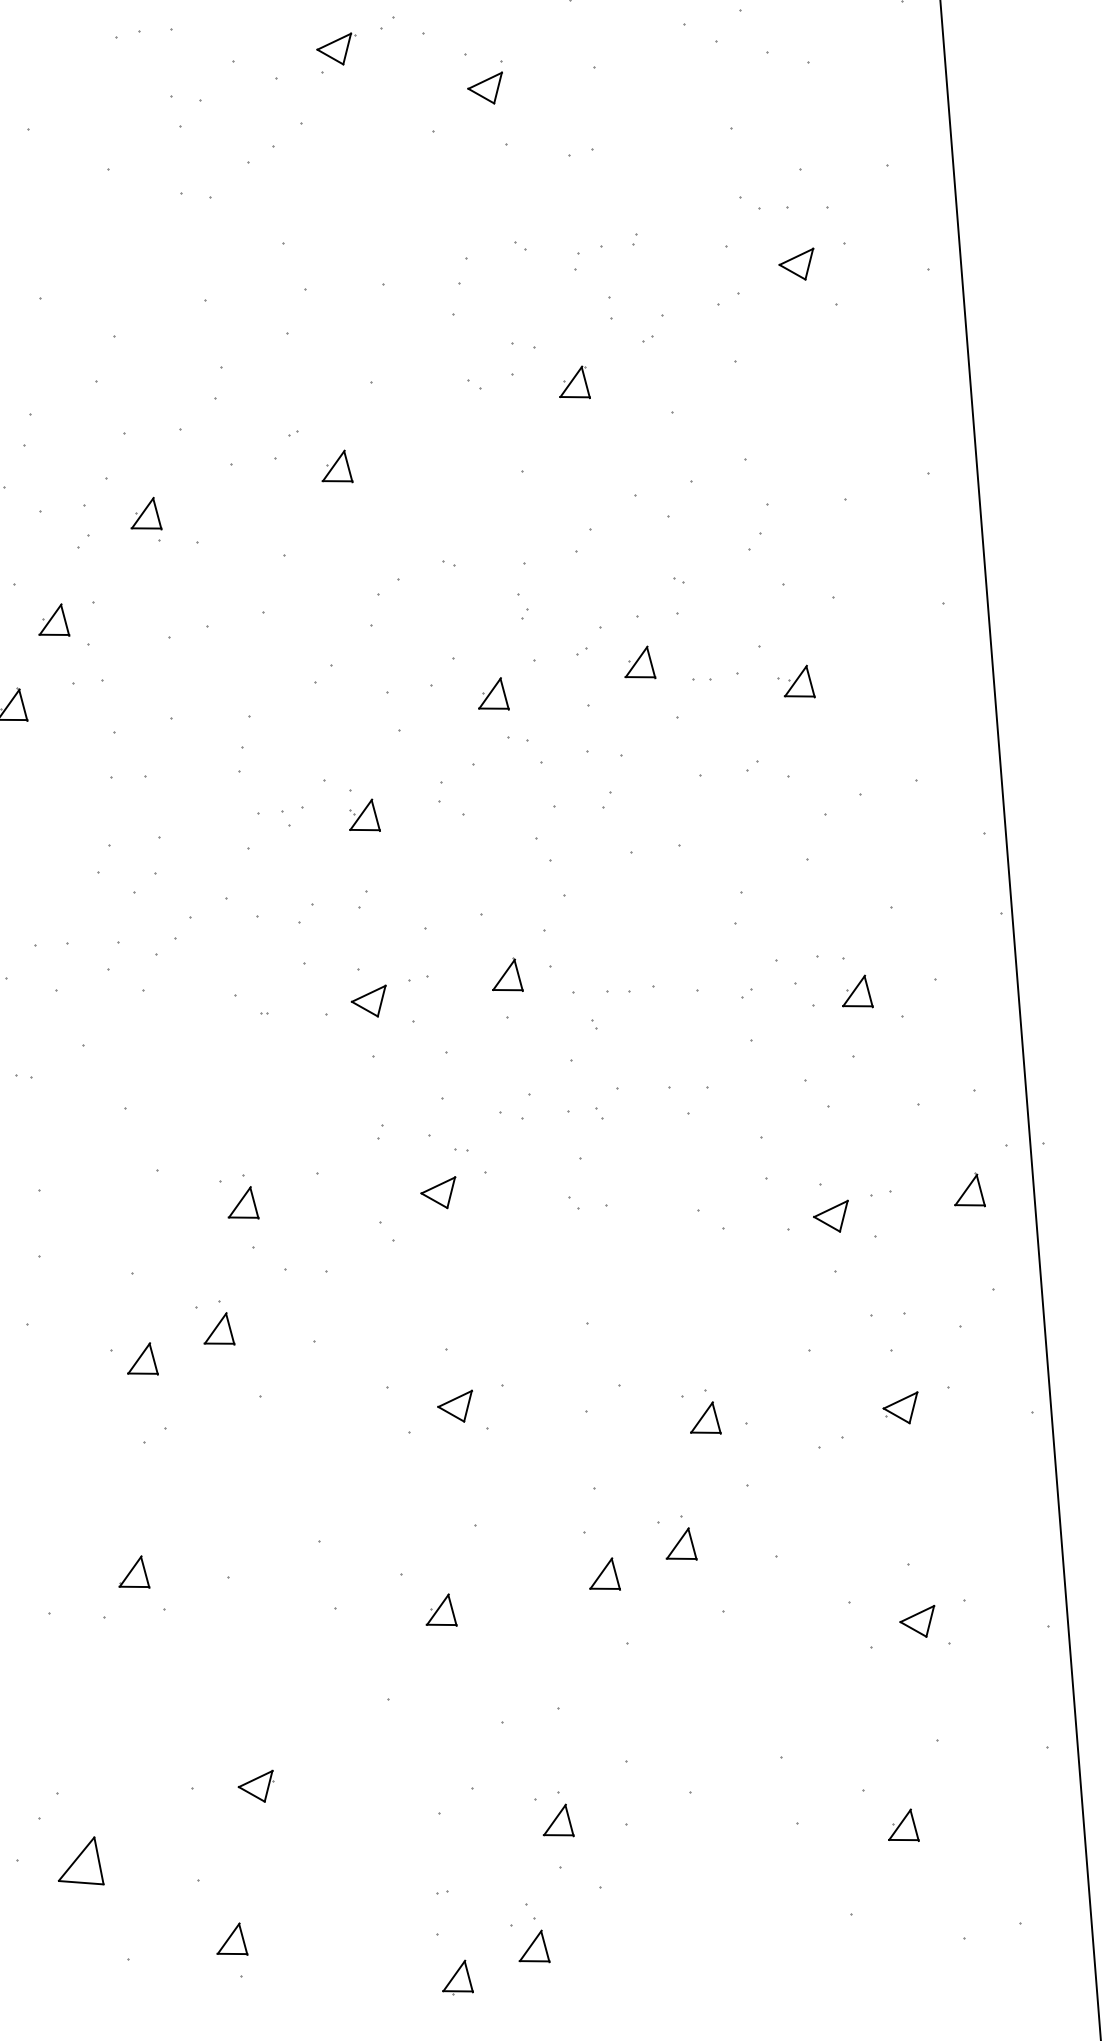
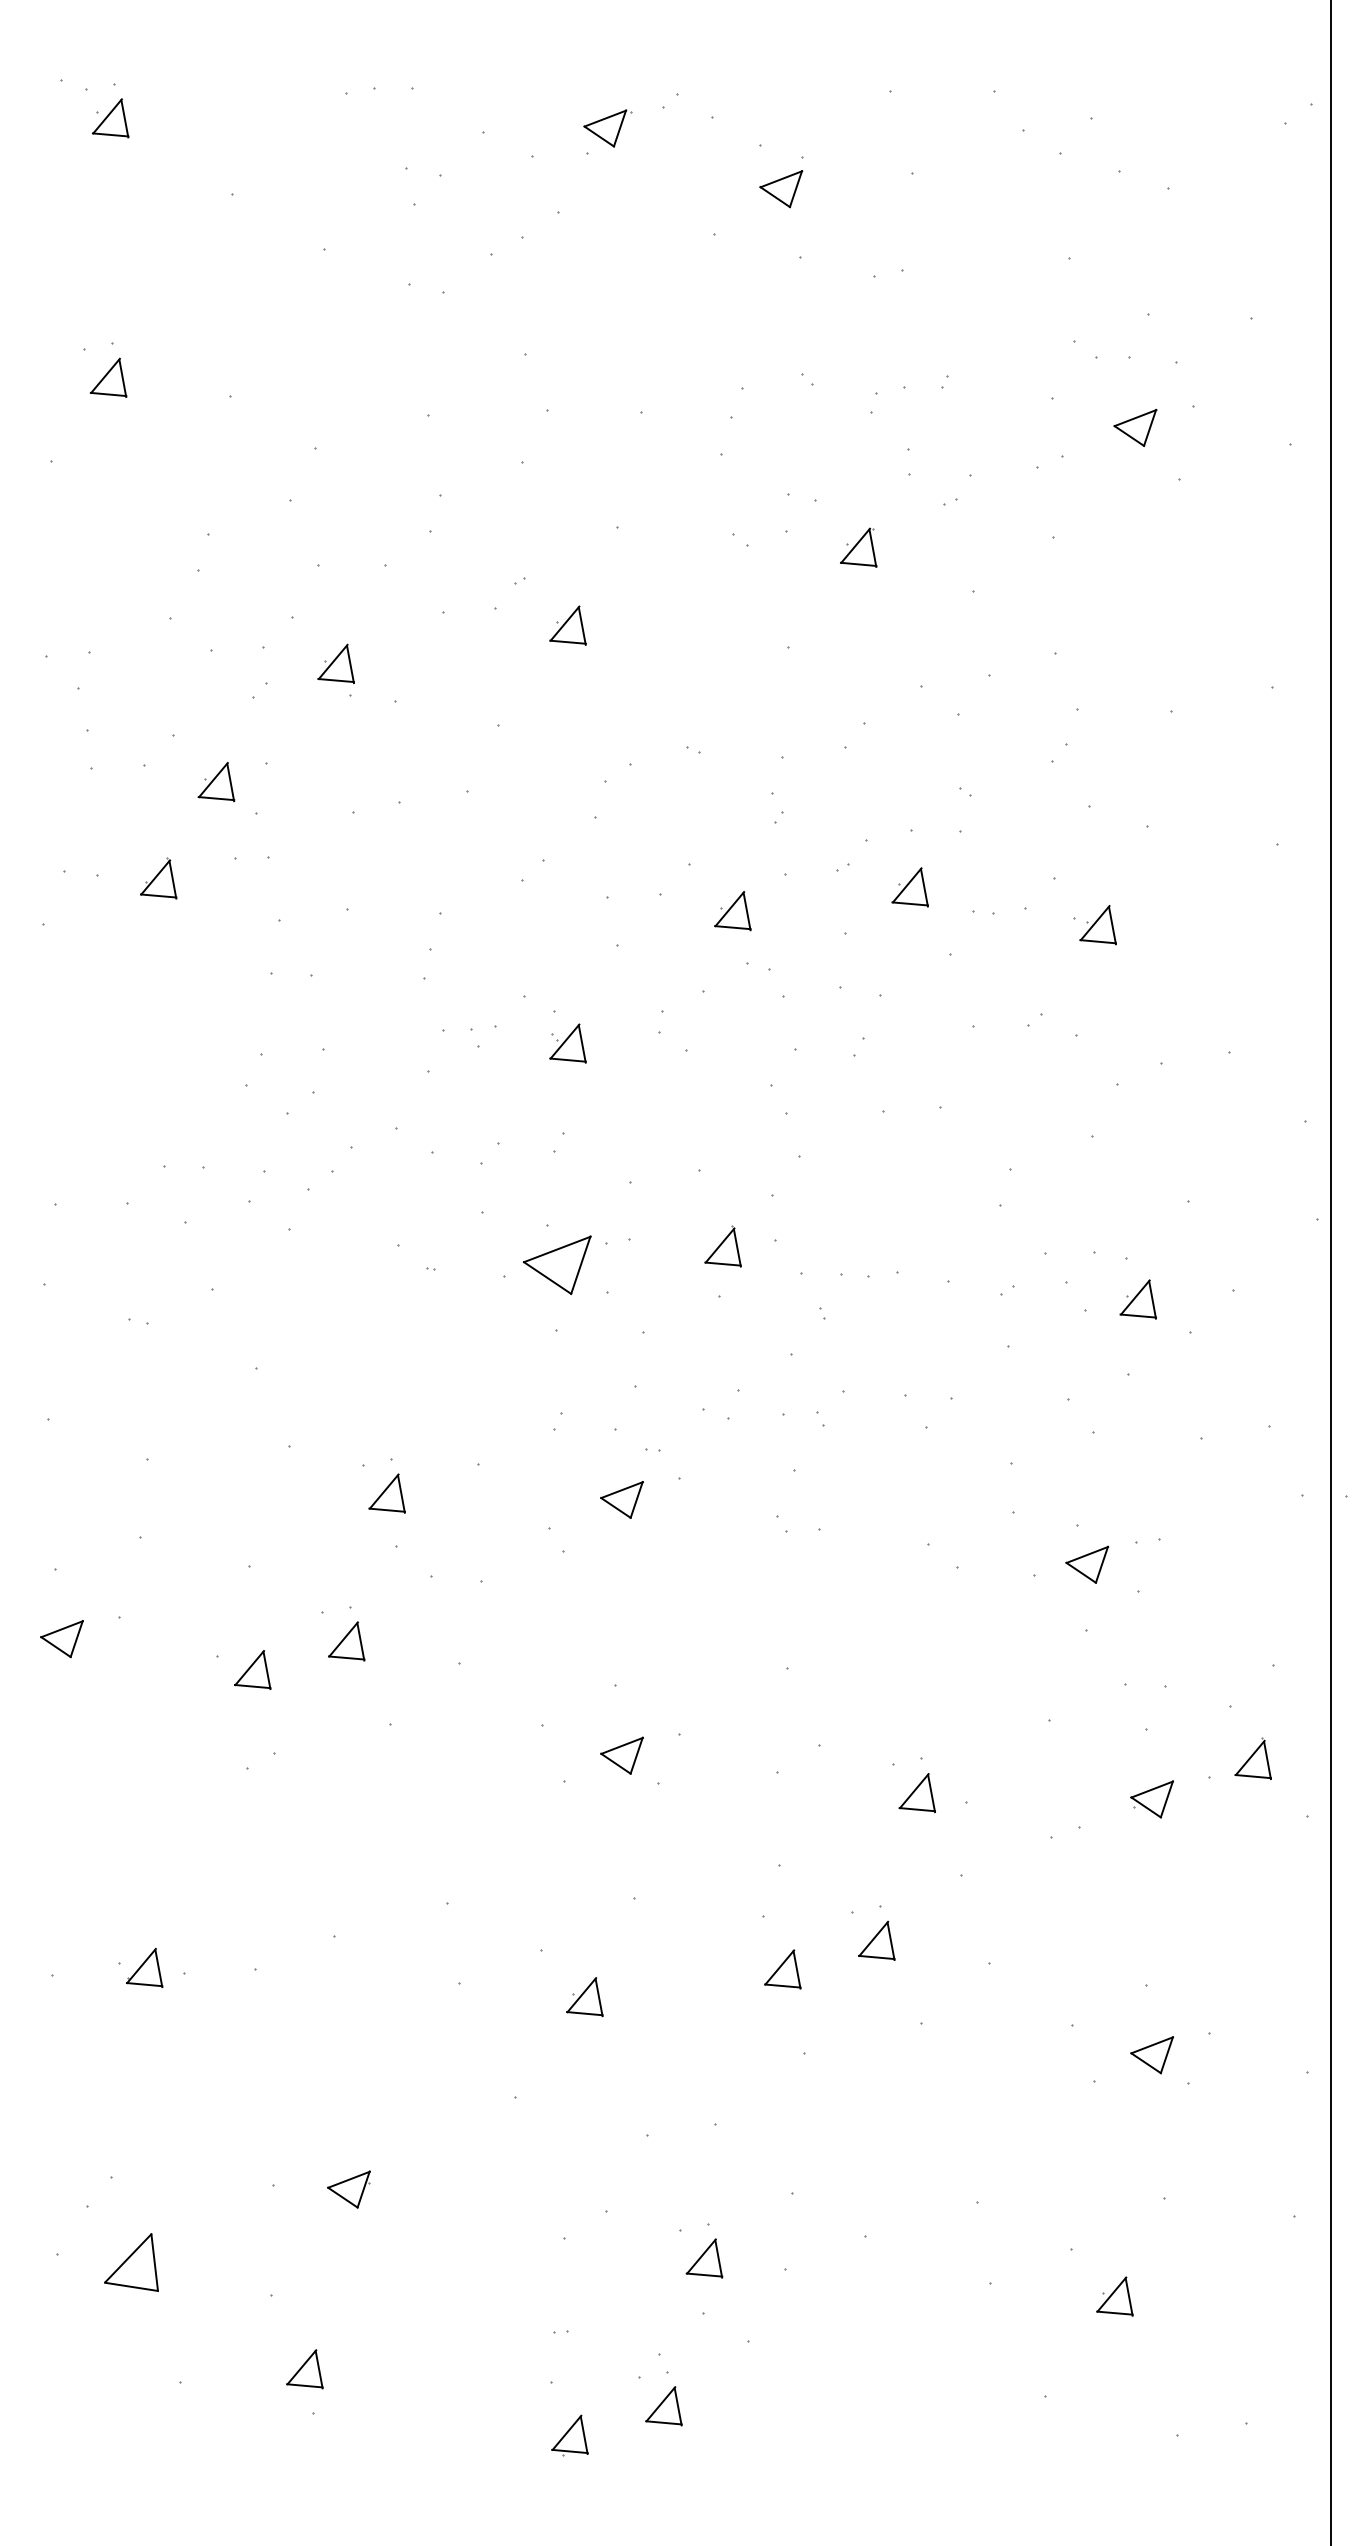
part: (368, 1002) -> (556, 1265), size x1.6
part: (968, 1190) -> (1252, 1758), moved
part: (133, 1572) -> (144, 1967), moved

